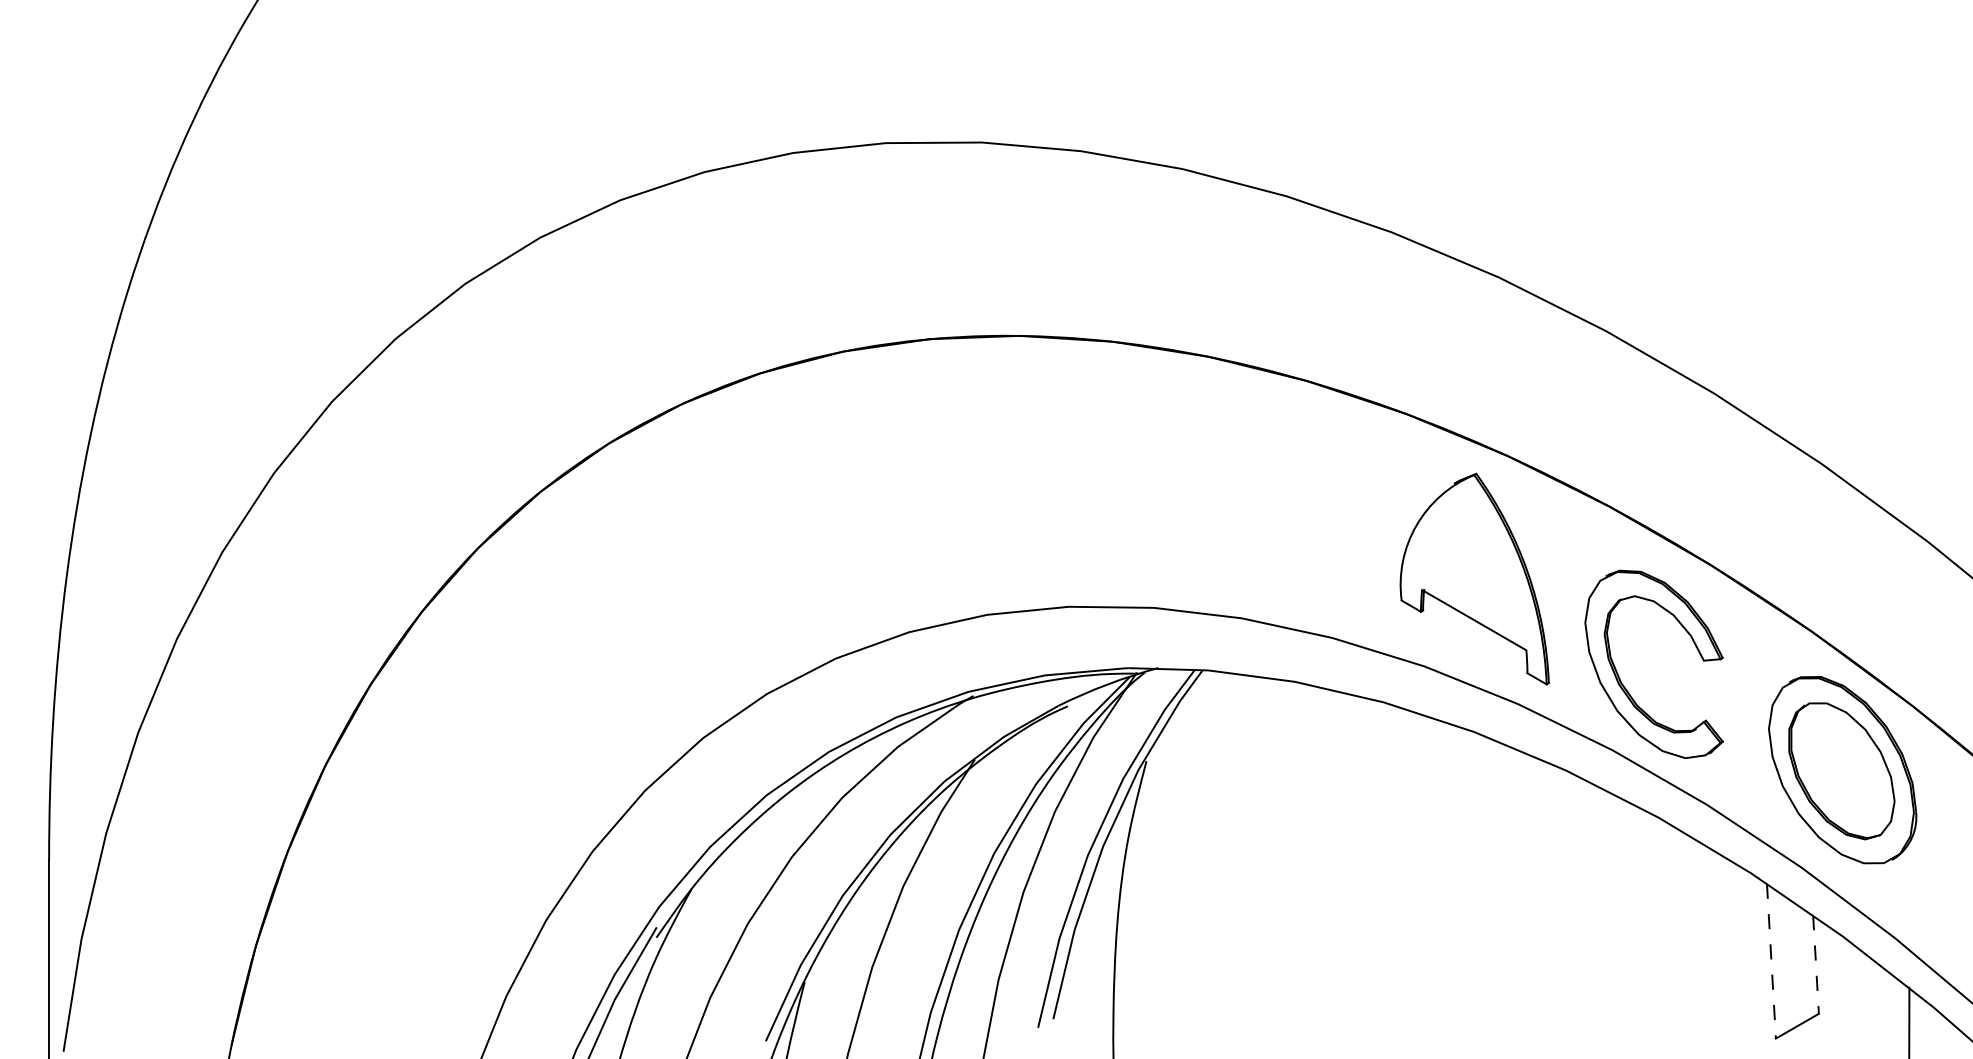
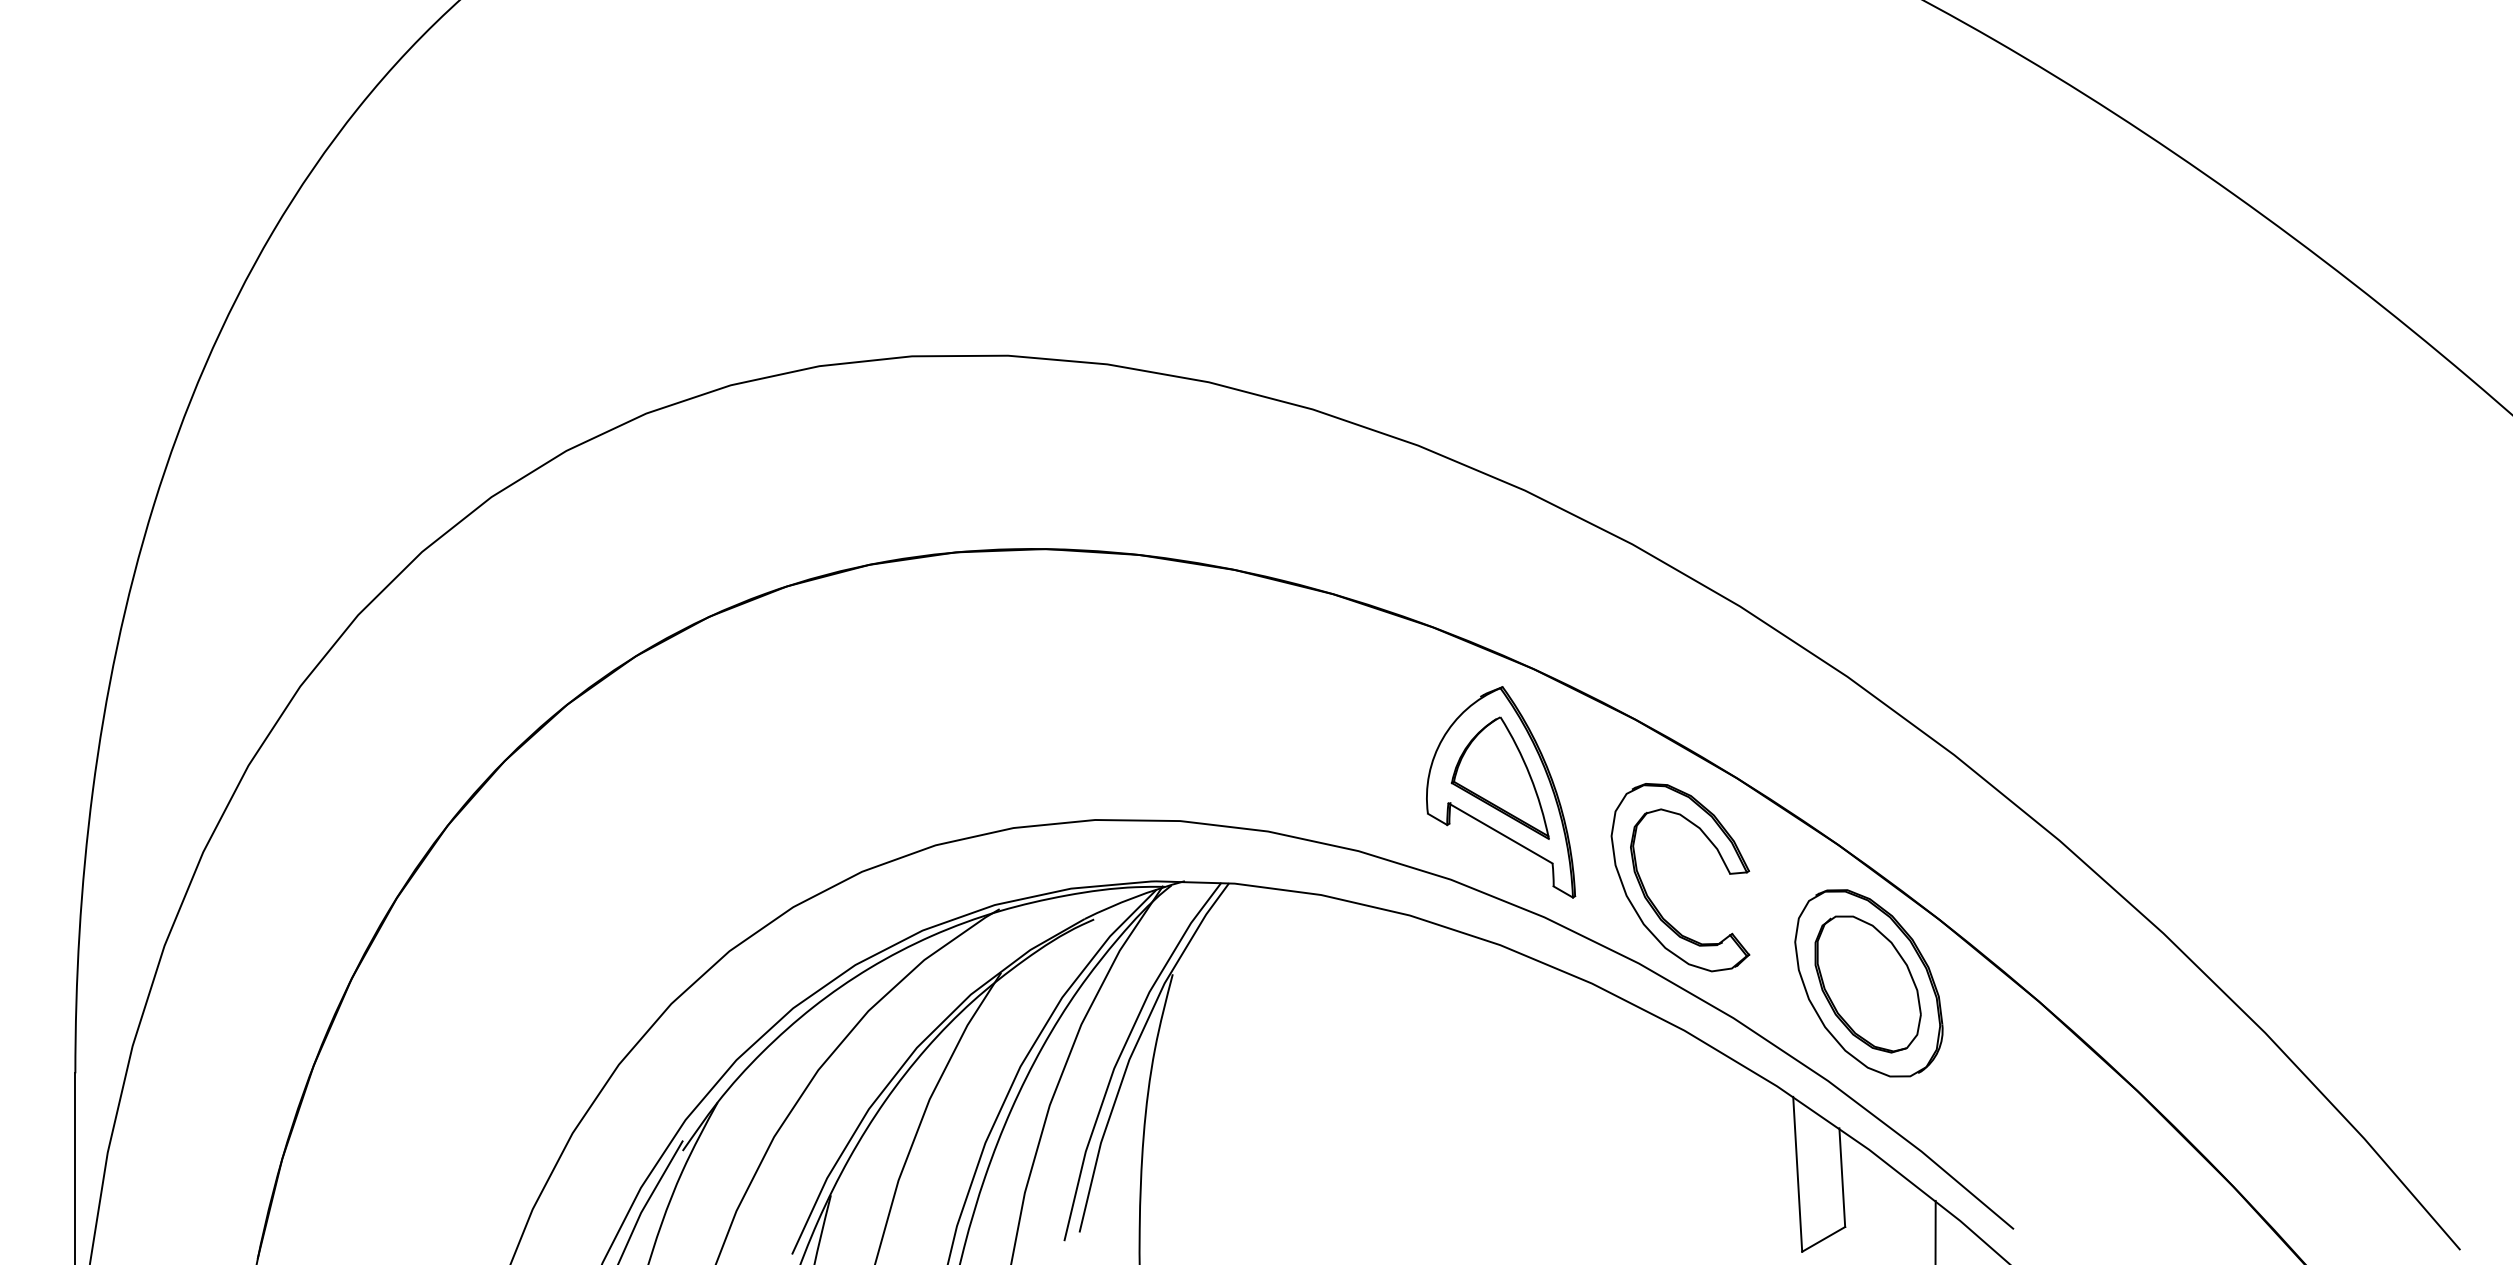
part: (1473, 564) -> (1499, 777), added
line: (1771, 961) -> (1797, 1174), dashed -> solid
line: (1816, 965) -> (1842, 1178), dashed -> solid

